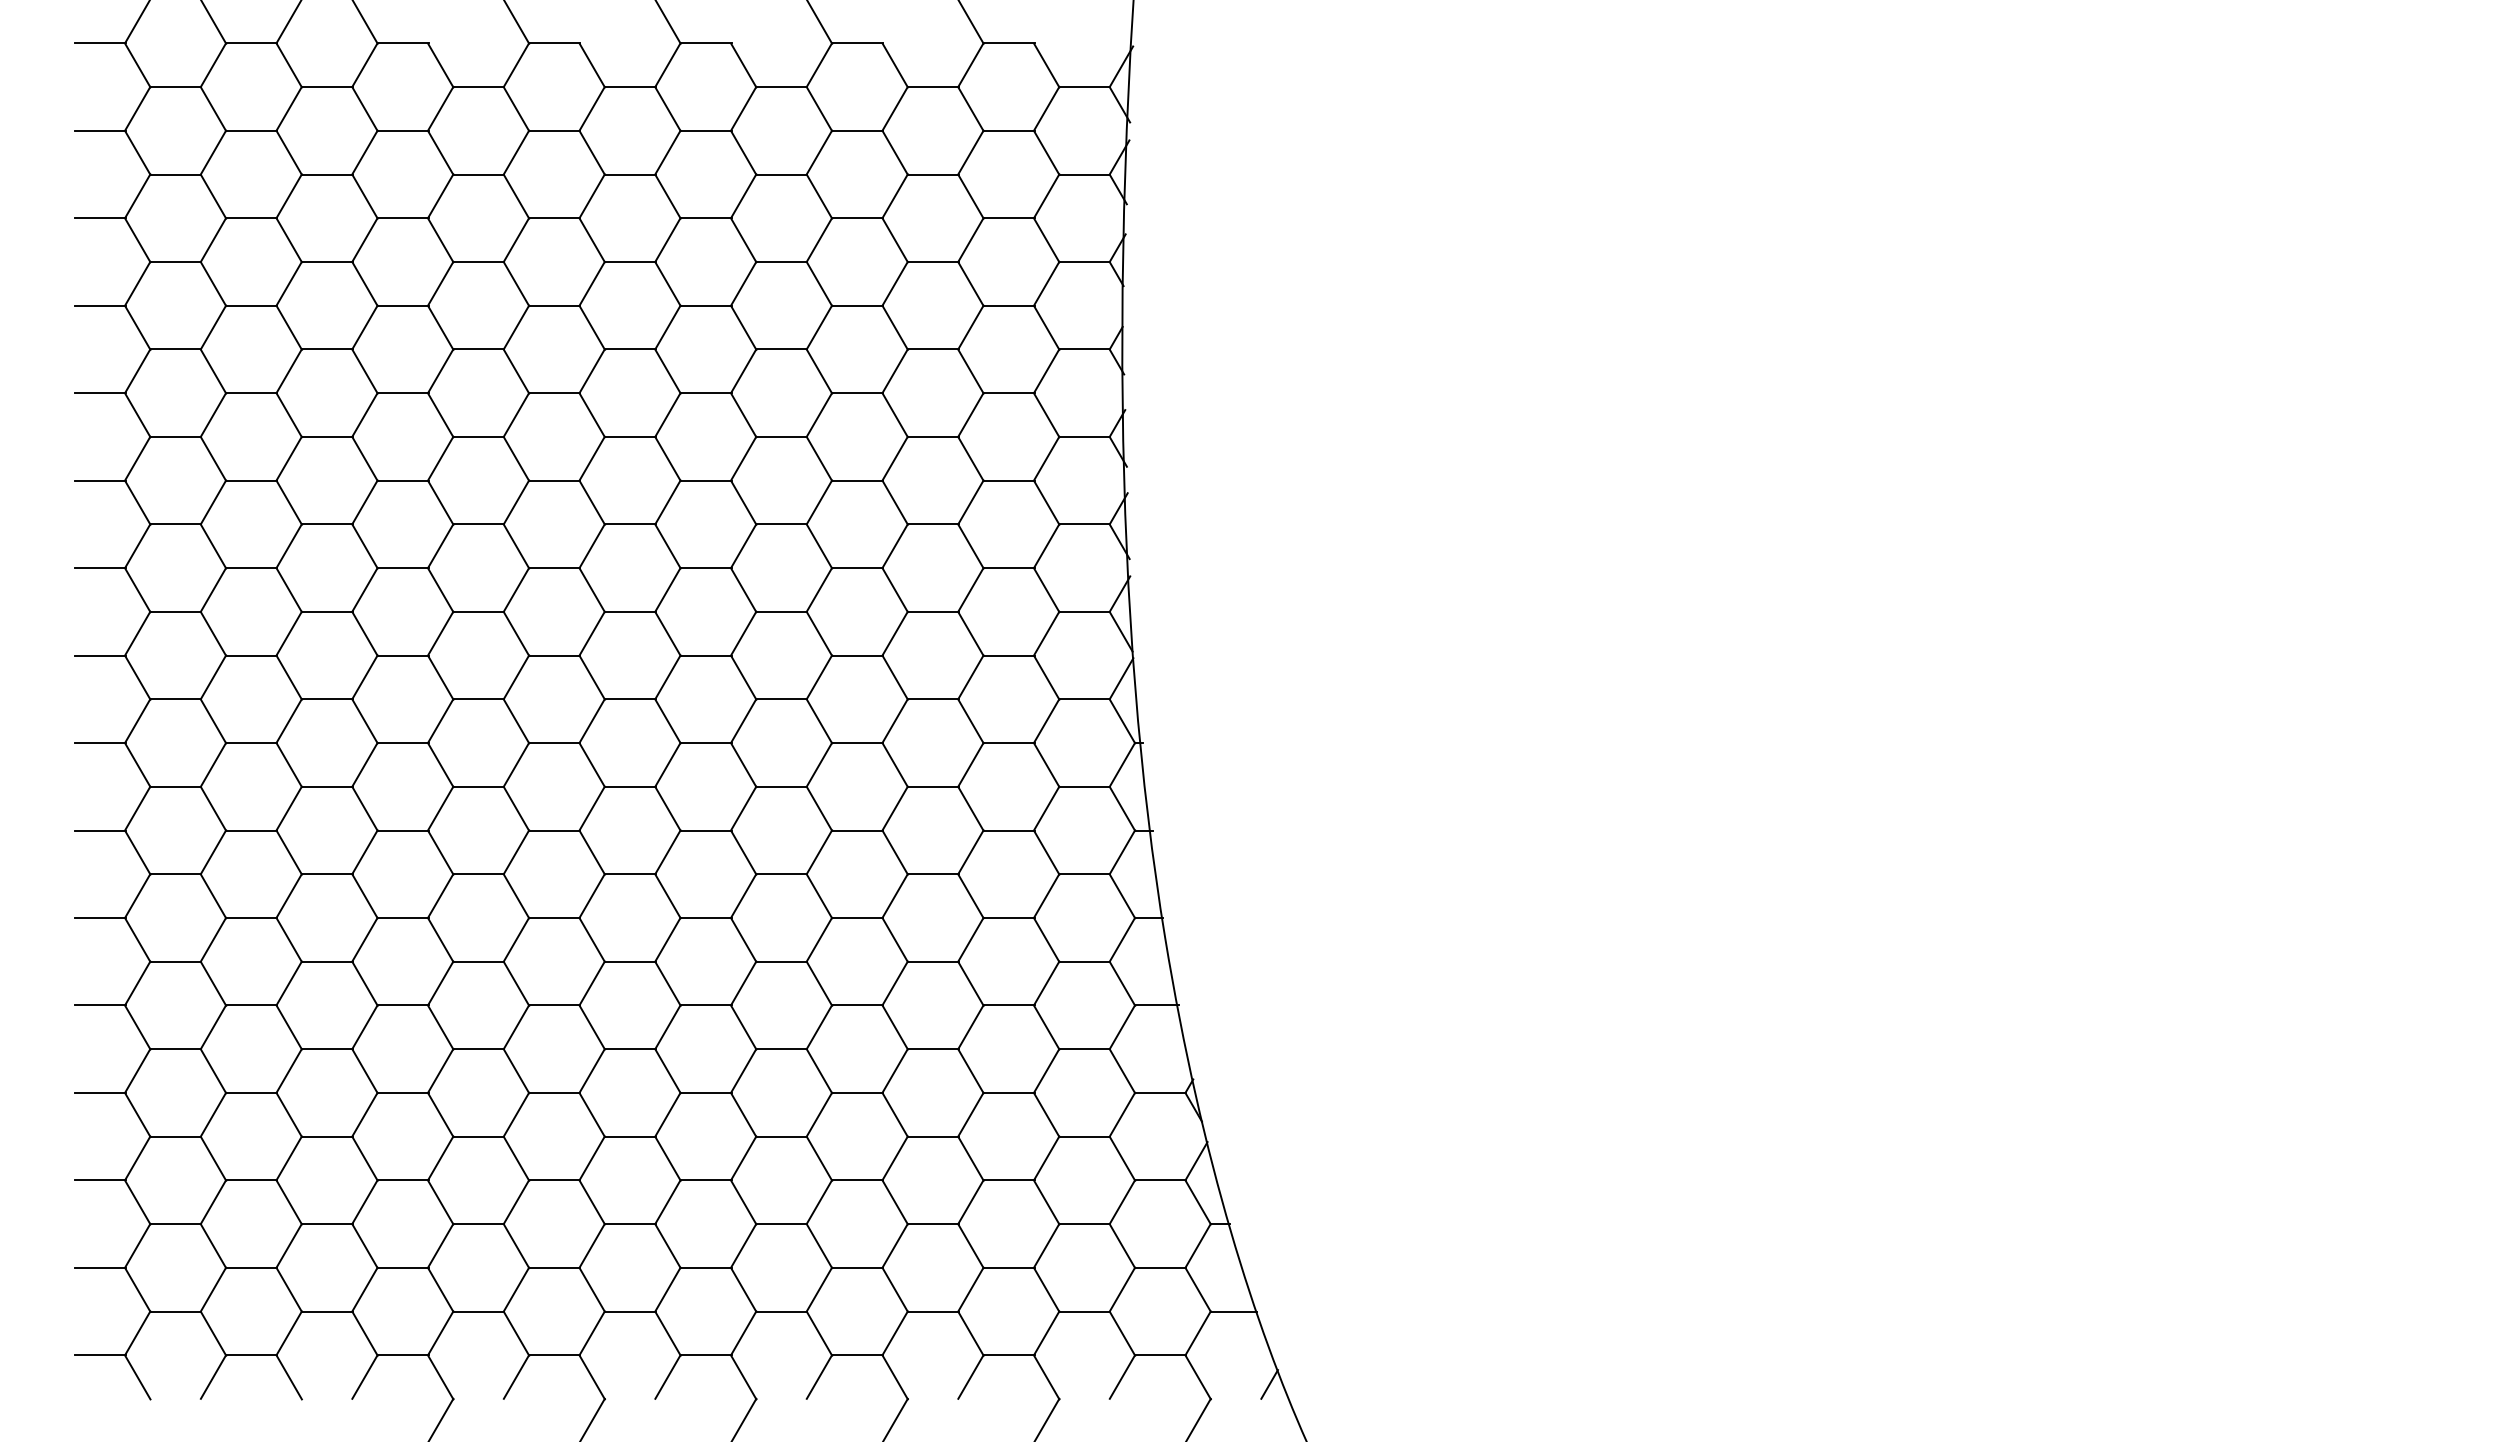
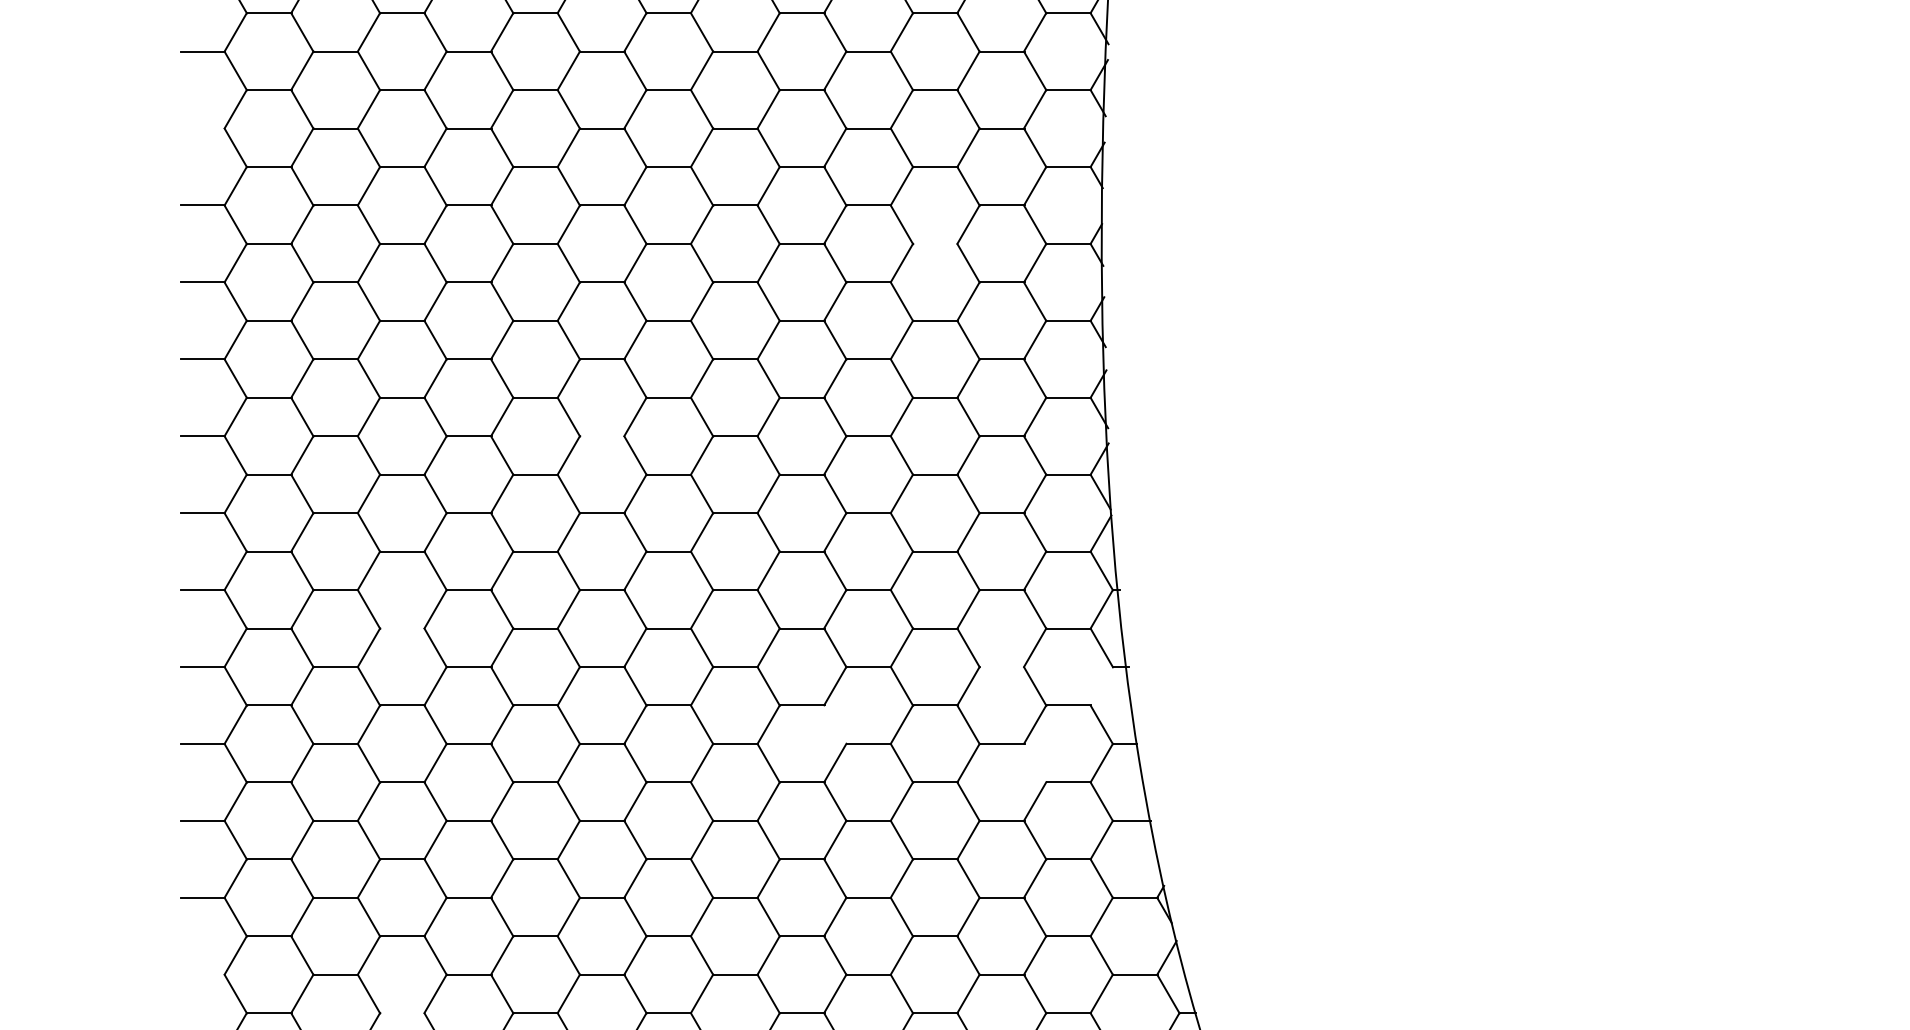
line: (100, 218) -> (203, 128), removed
line: (933, 349) -> (935, 243), removed
line: (554, 568) -> (602, 436), removed
line: (327, 786) -> (402, 628), removed
line: (1009, 830) -> (1002, 666), removed
line: (1122, 852) -> (1101, 686), removed
line: (819, 896) -> (835, 725), removed
line: (1046, 940) -> (1035, 763), removed
line: (100, 1180) -> (203, 974), removed
line: (327, 1224) -> (402, 1013), removed

